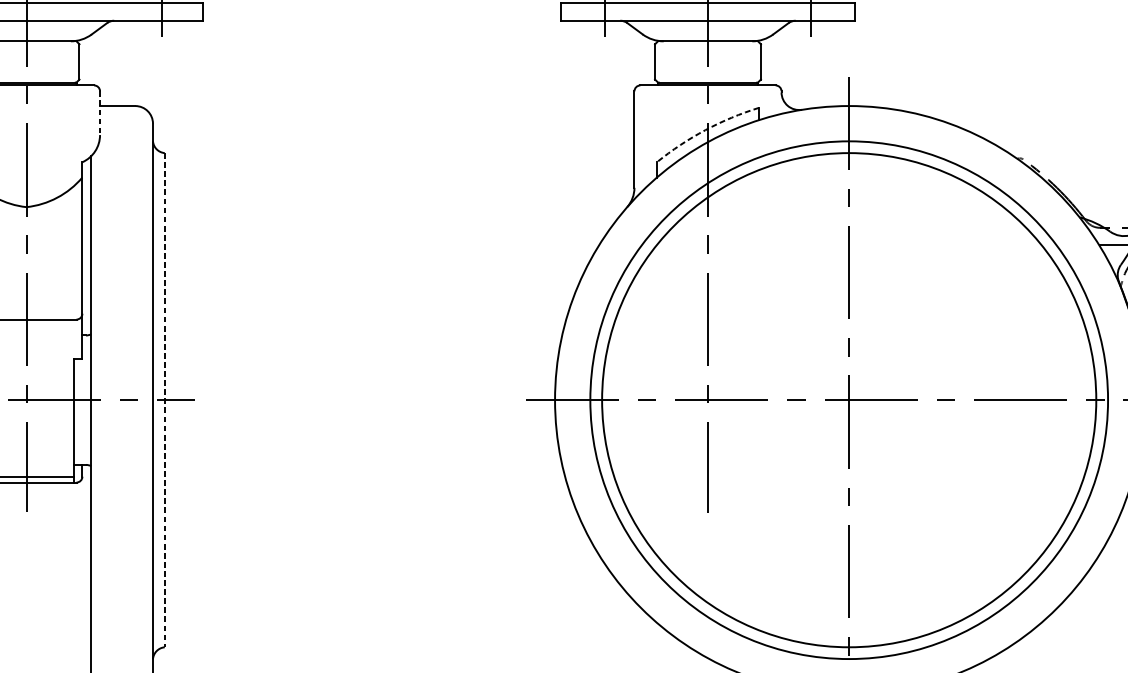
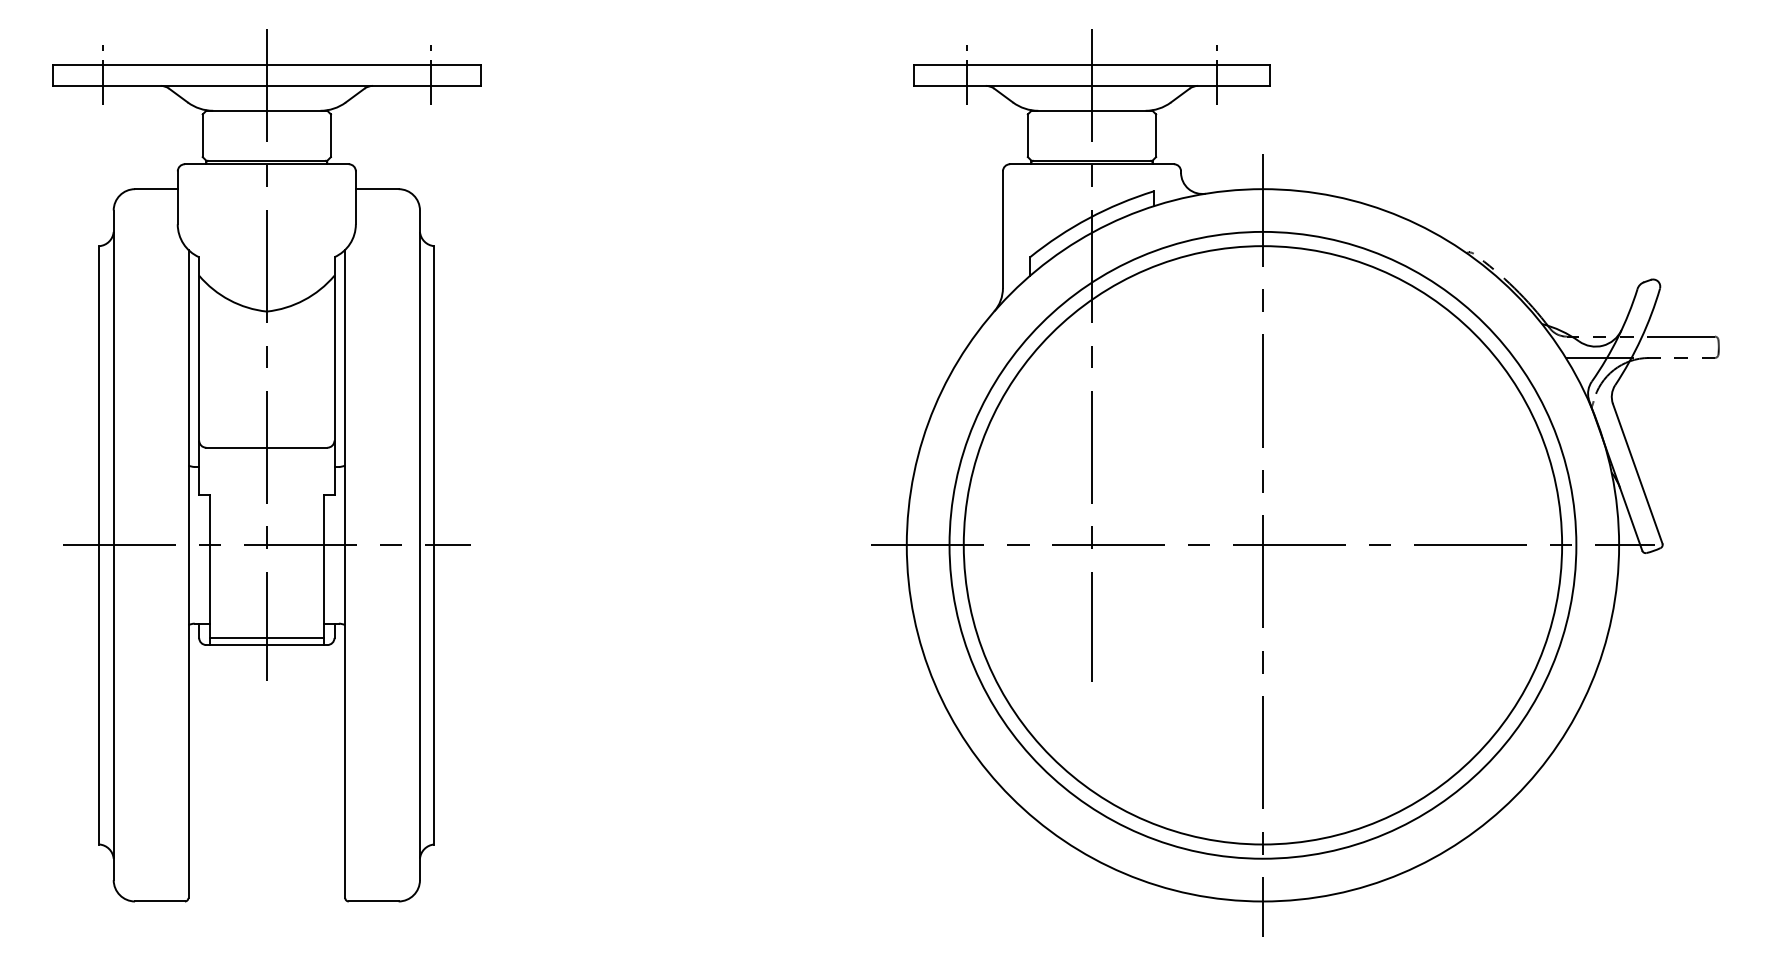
line: (99, 113) -> (355, 198), dashed -> solid
arc: (705, 130) -> (1088, 218), dashed -> solid
line: (164, 400) -> (434, 545), dashed -> solid

